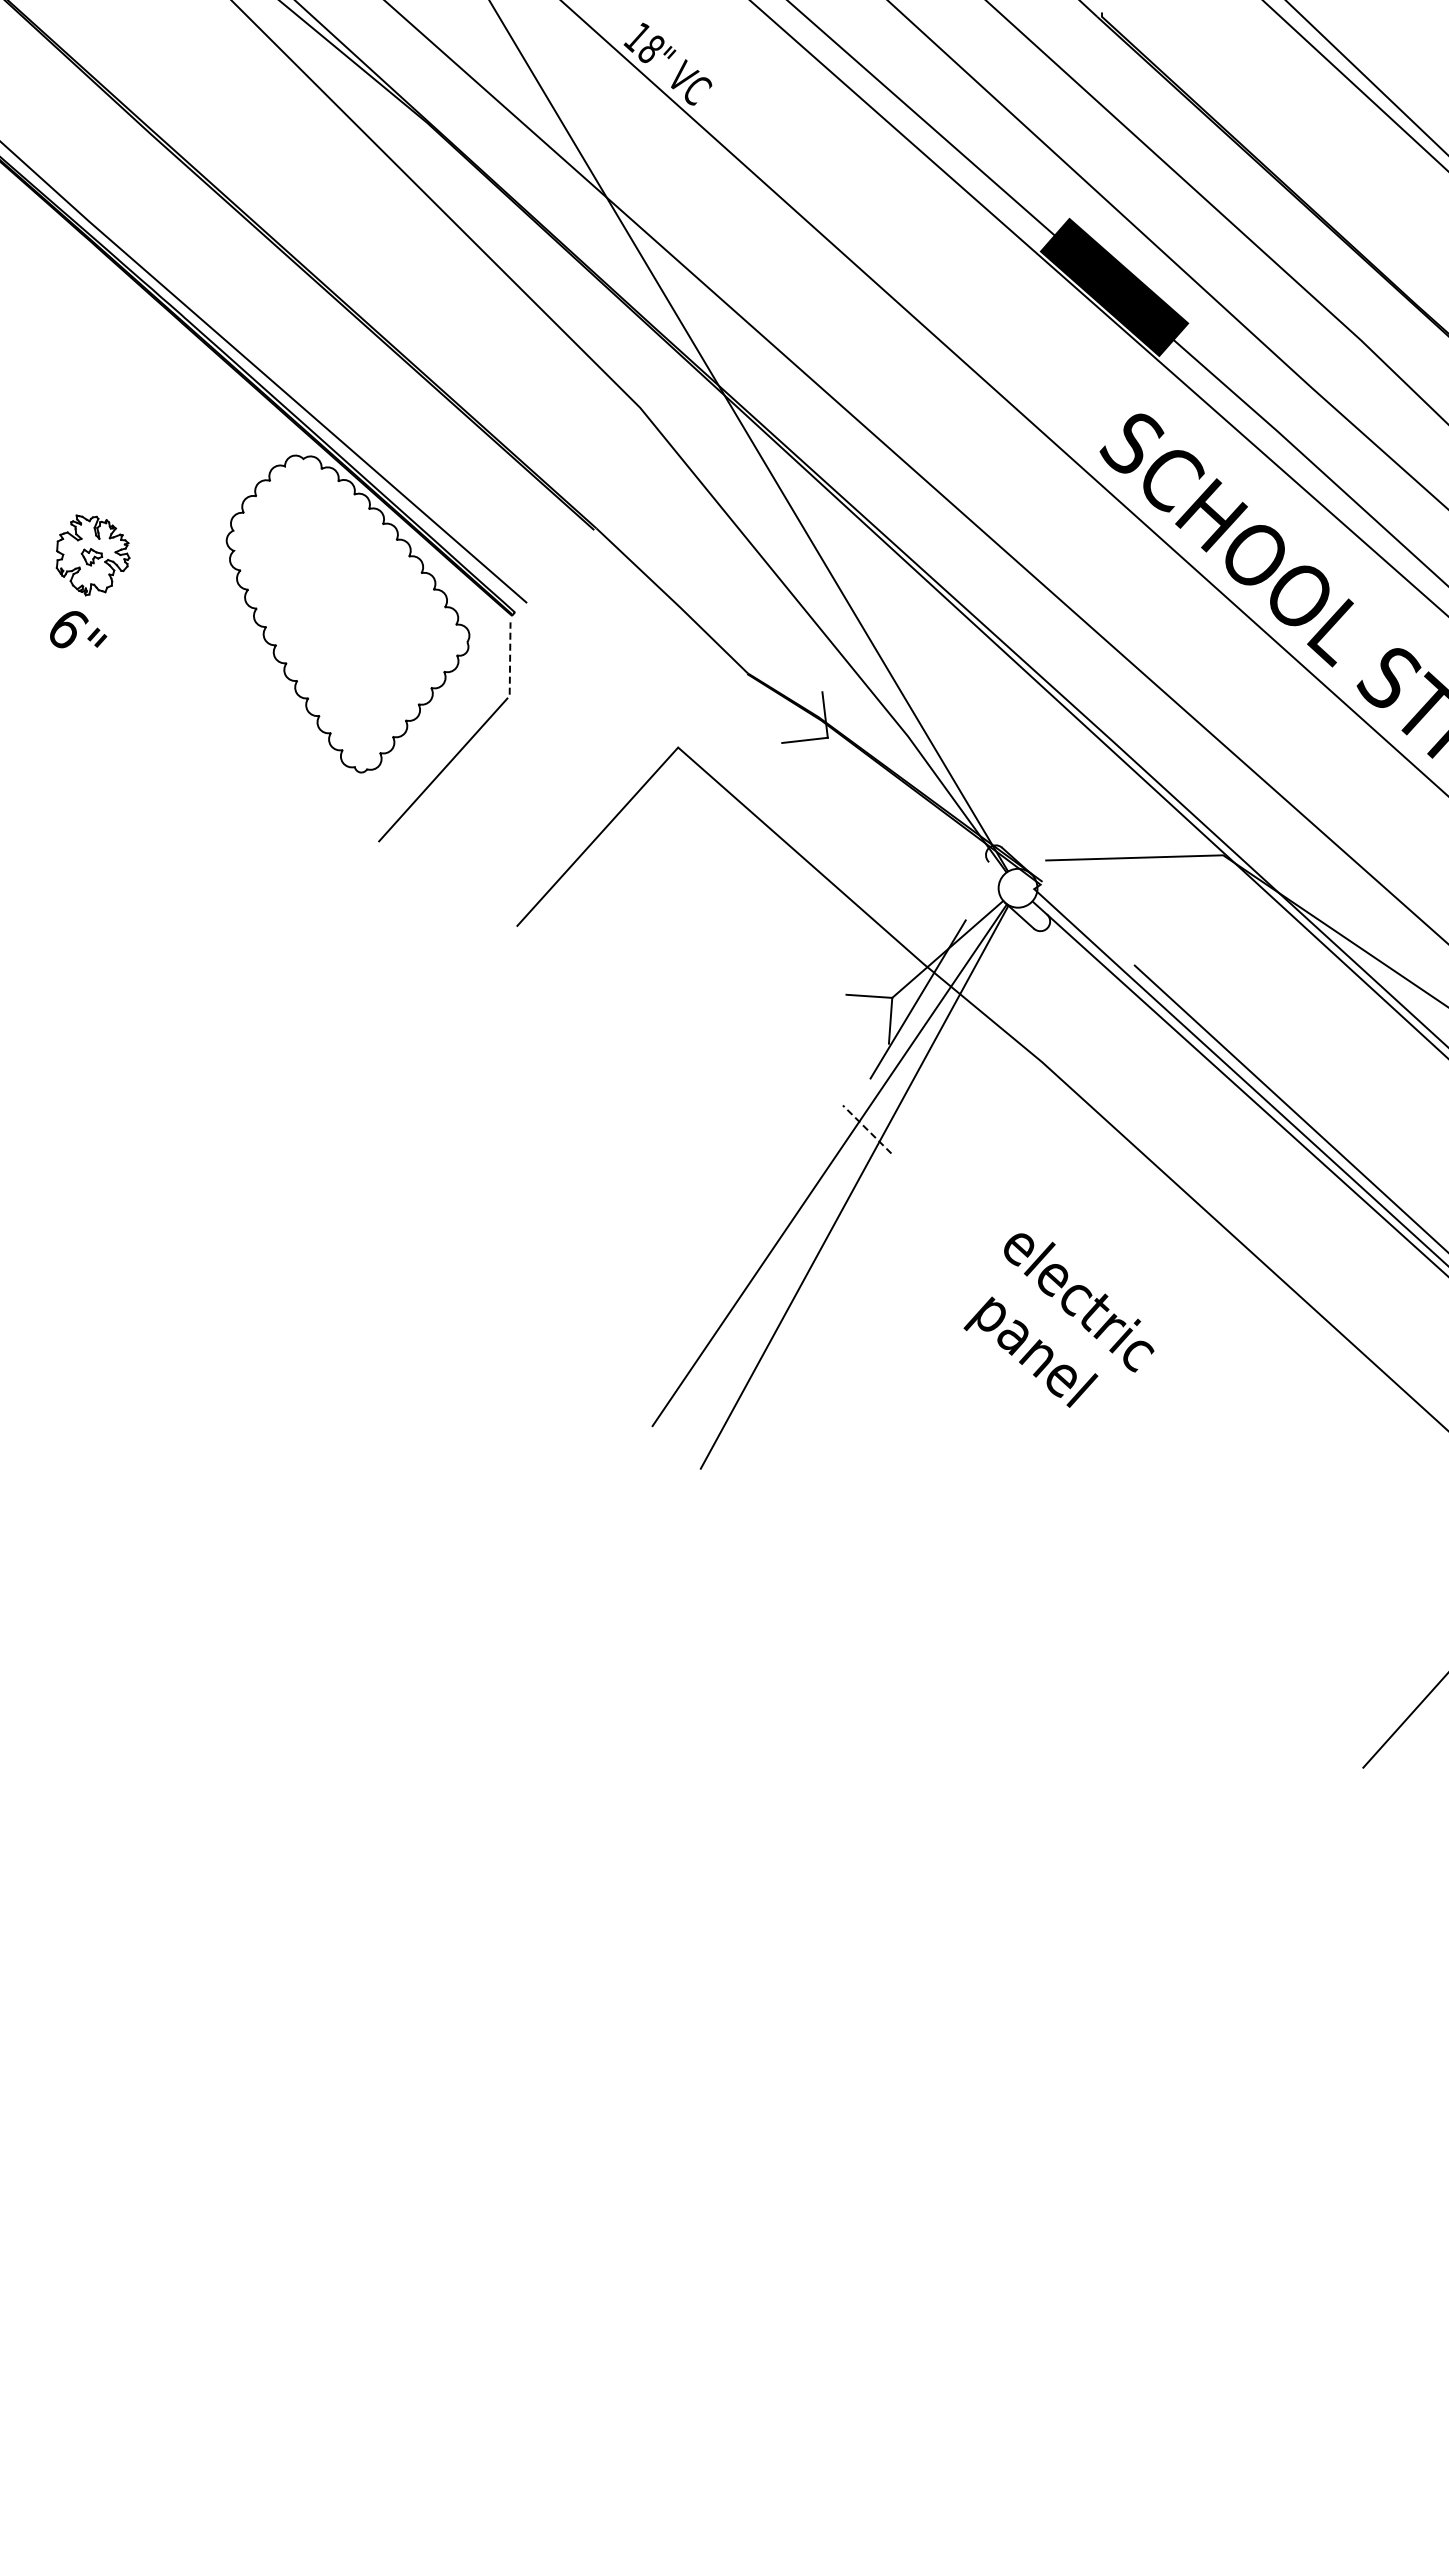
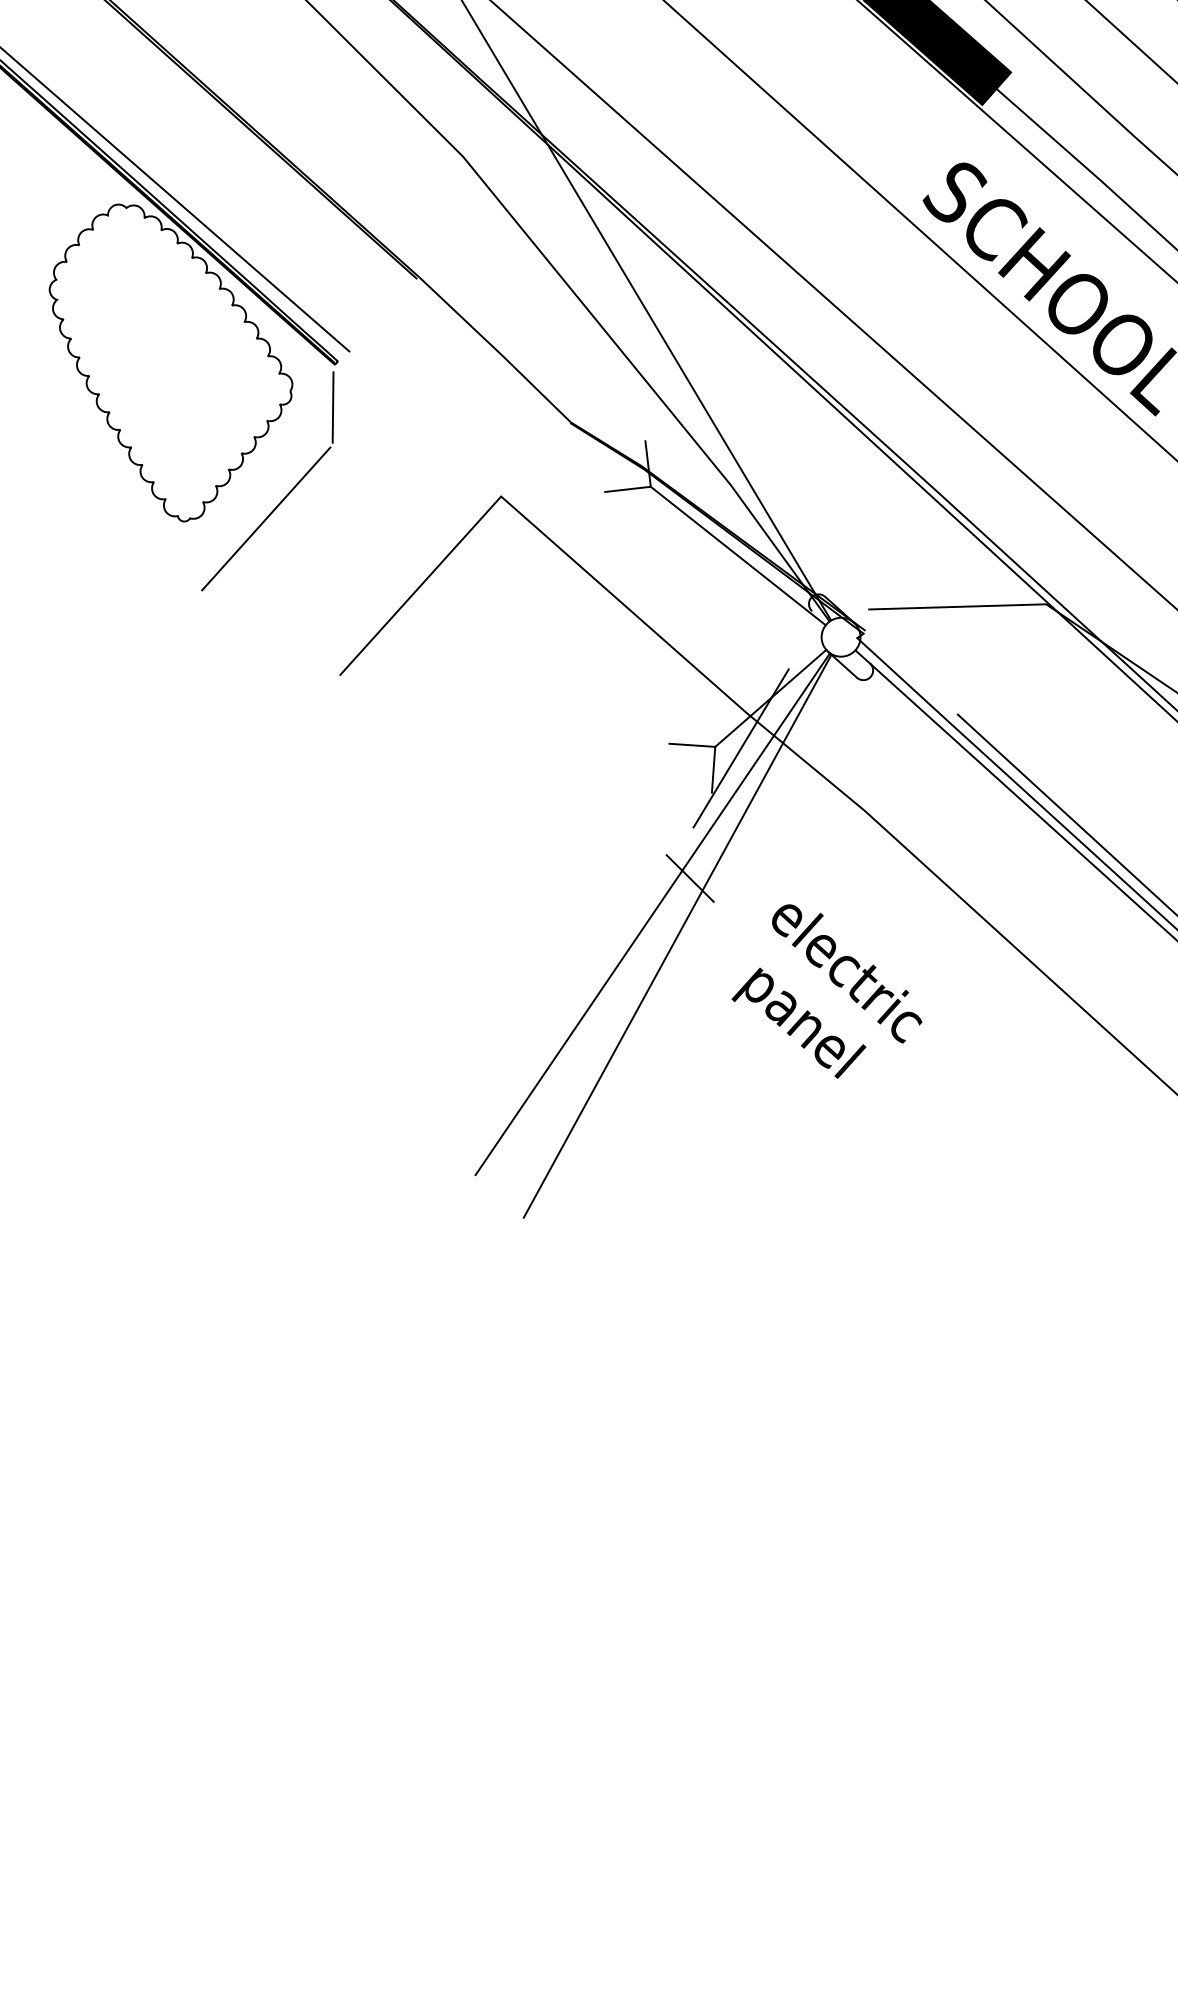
line: (510, 658) -> (333, 407), dashed -> solid
line: (914, 806) -> (737, 555), added
line: (866, 1129) -> (689, 878), dashed -> solid
text: (1058, 1320) -> (826, 991), moved

